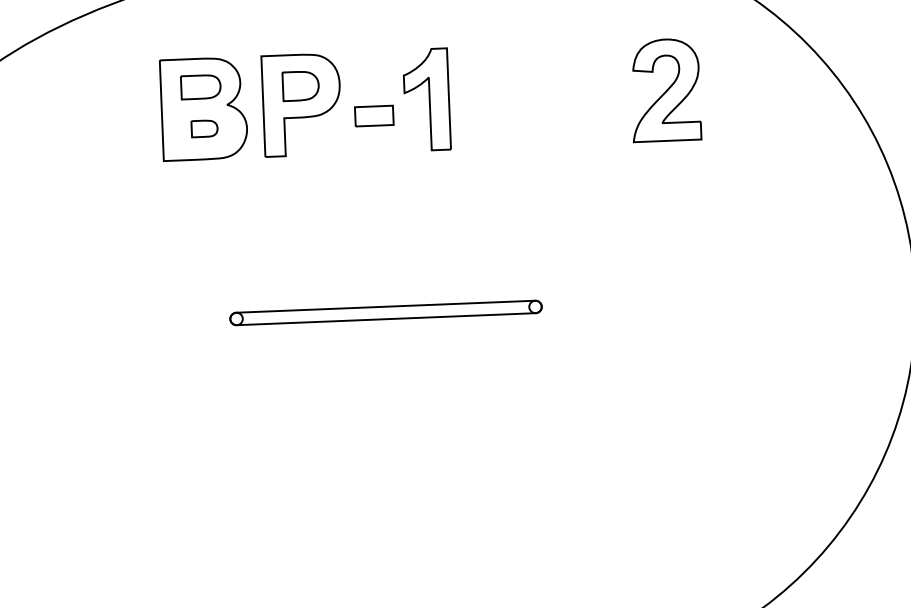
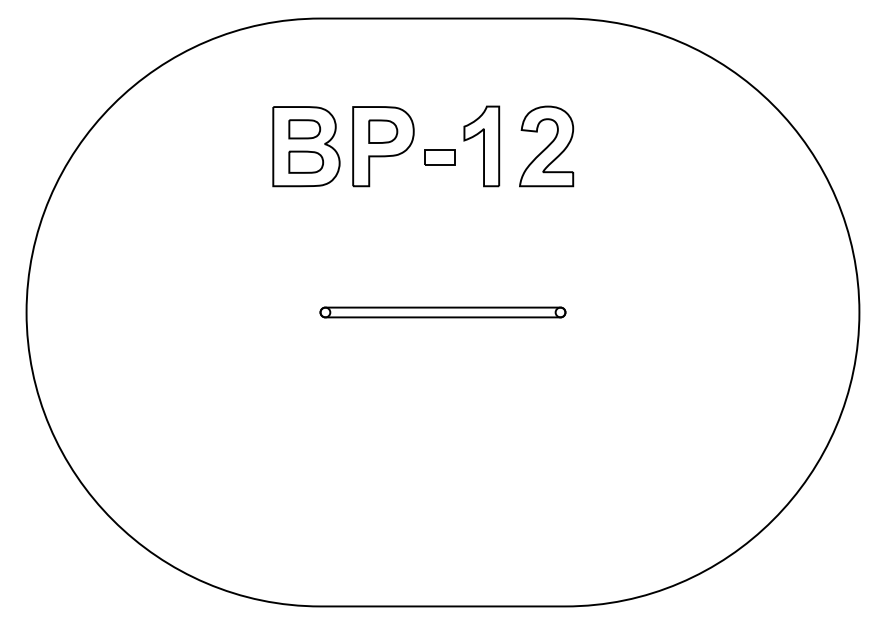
part: (665, 90) -> (546, 146), moved
part: (204, 127) -> (306, 161), size x1.67

